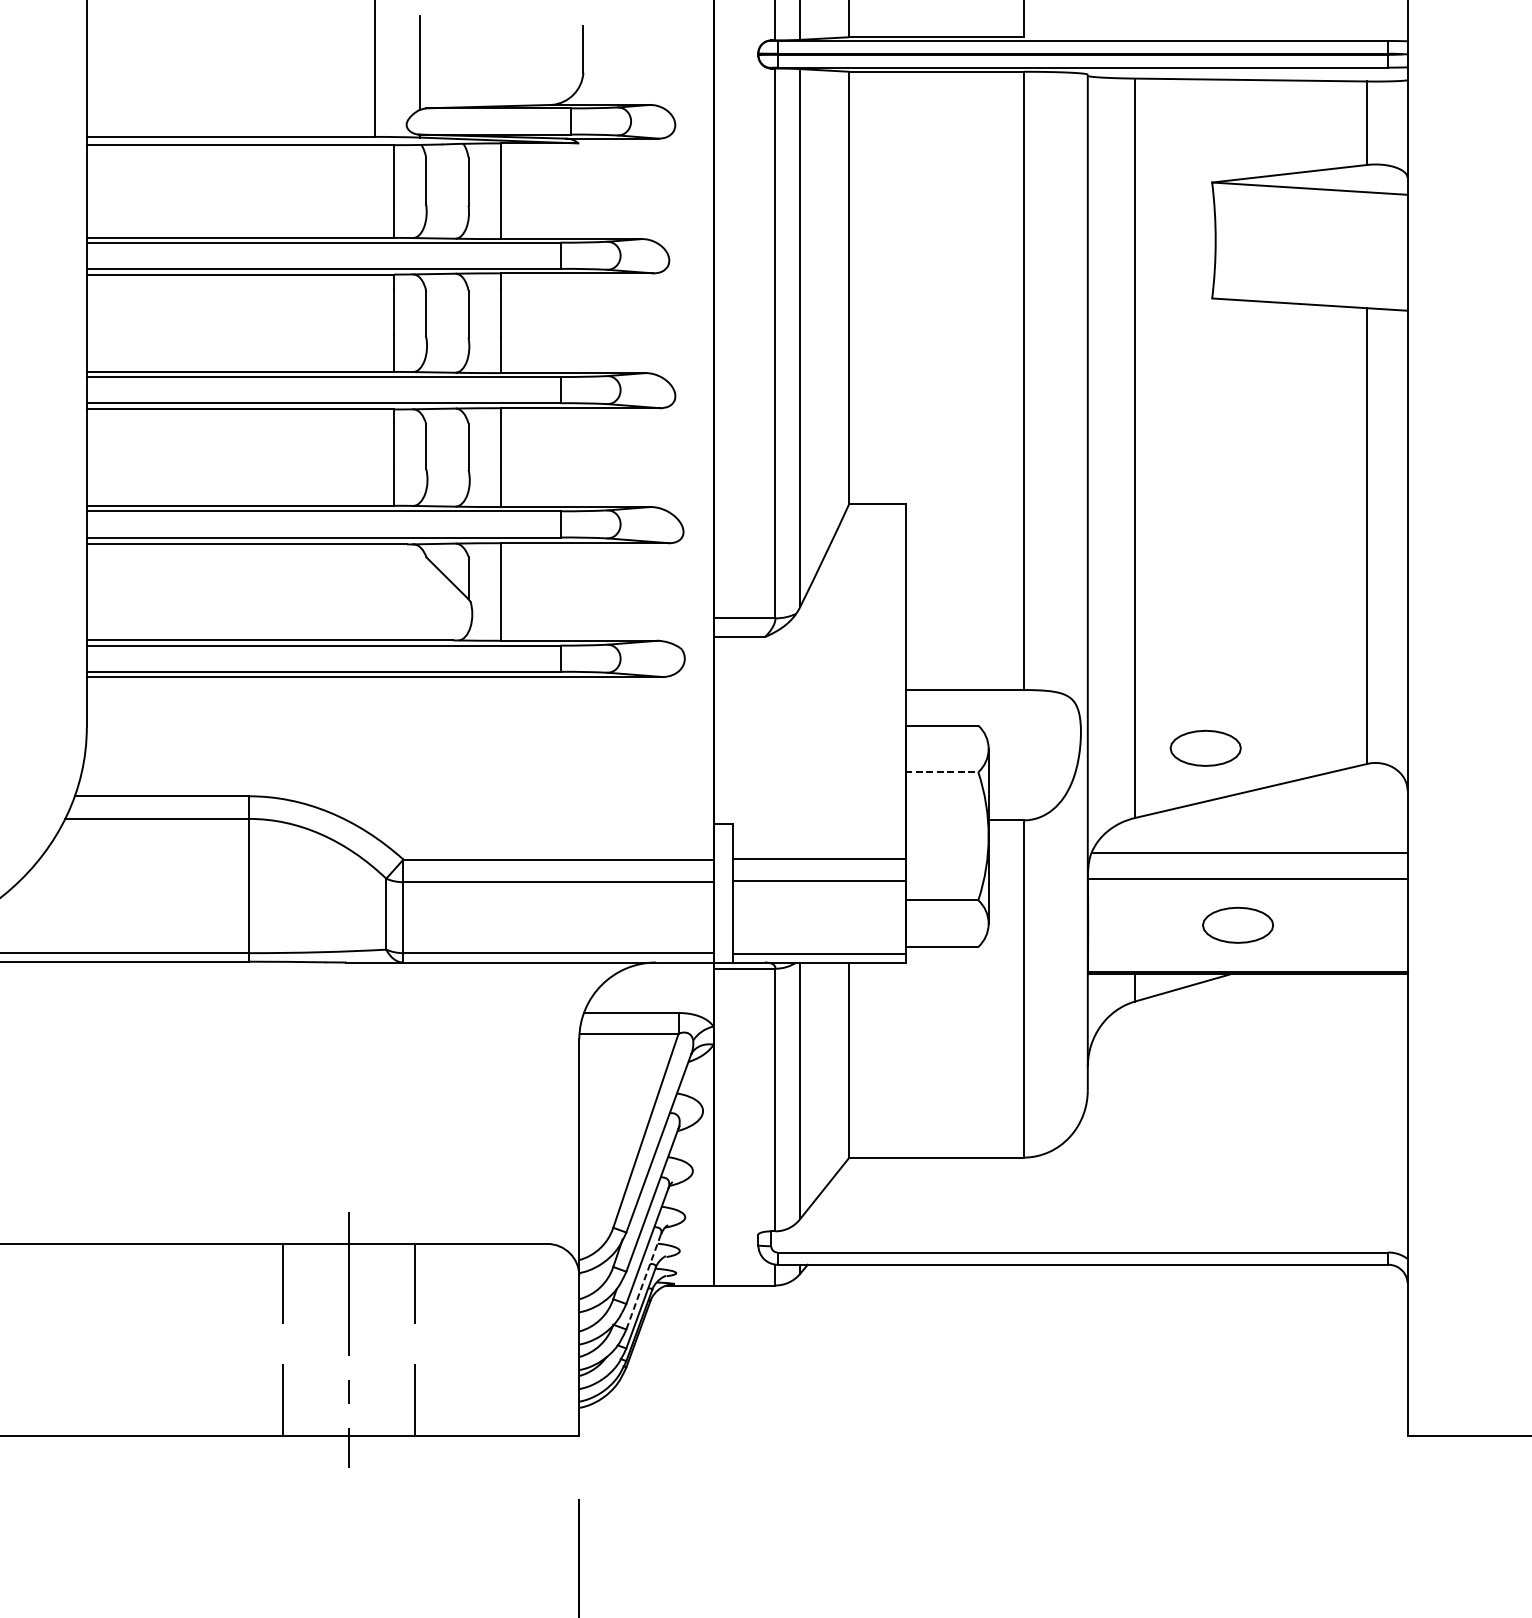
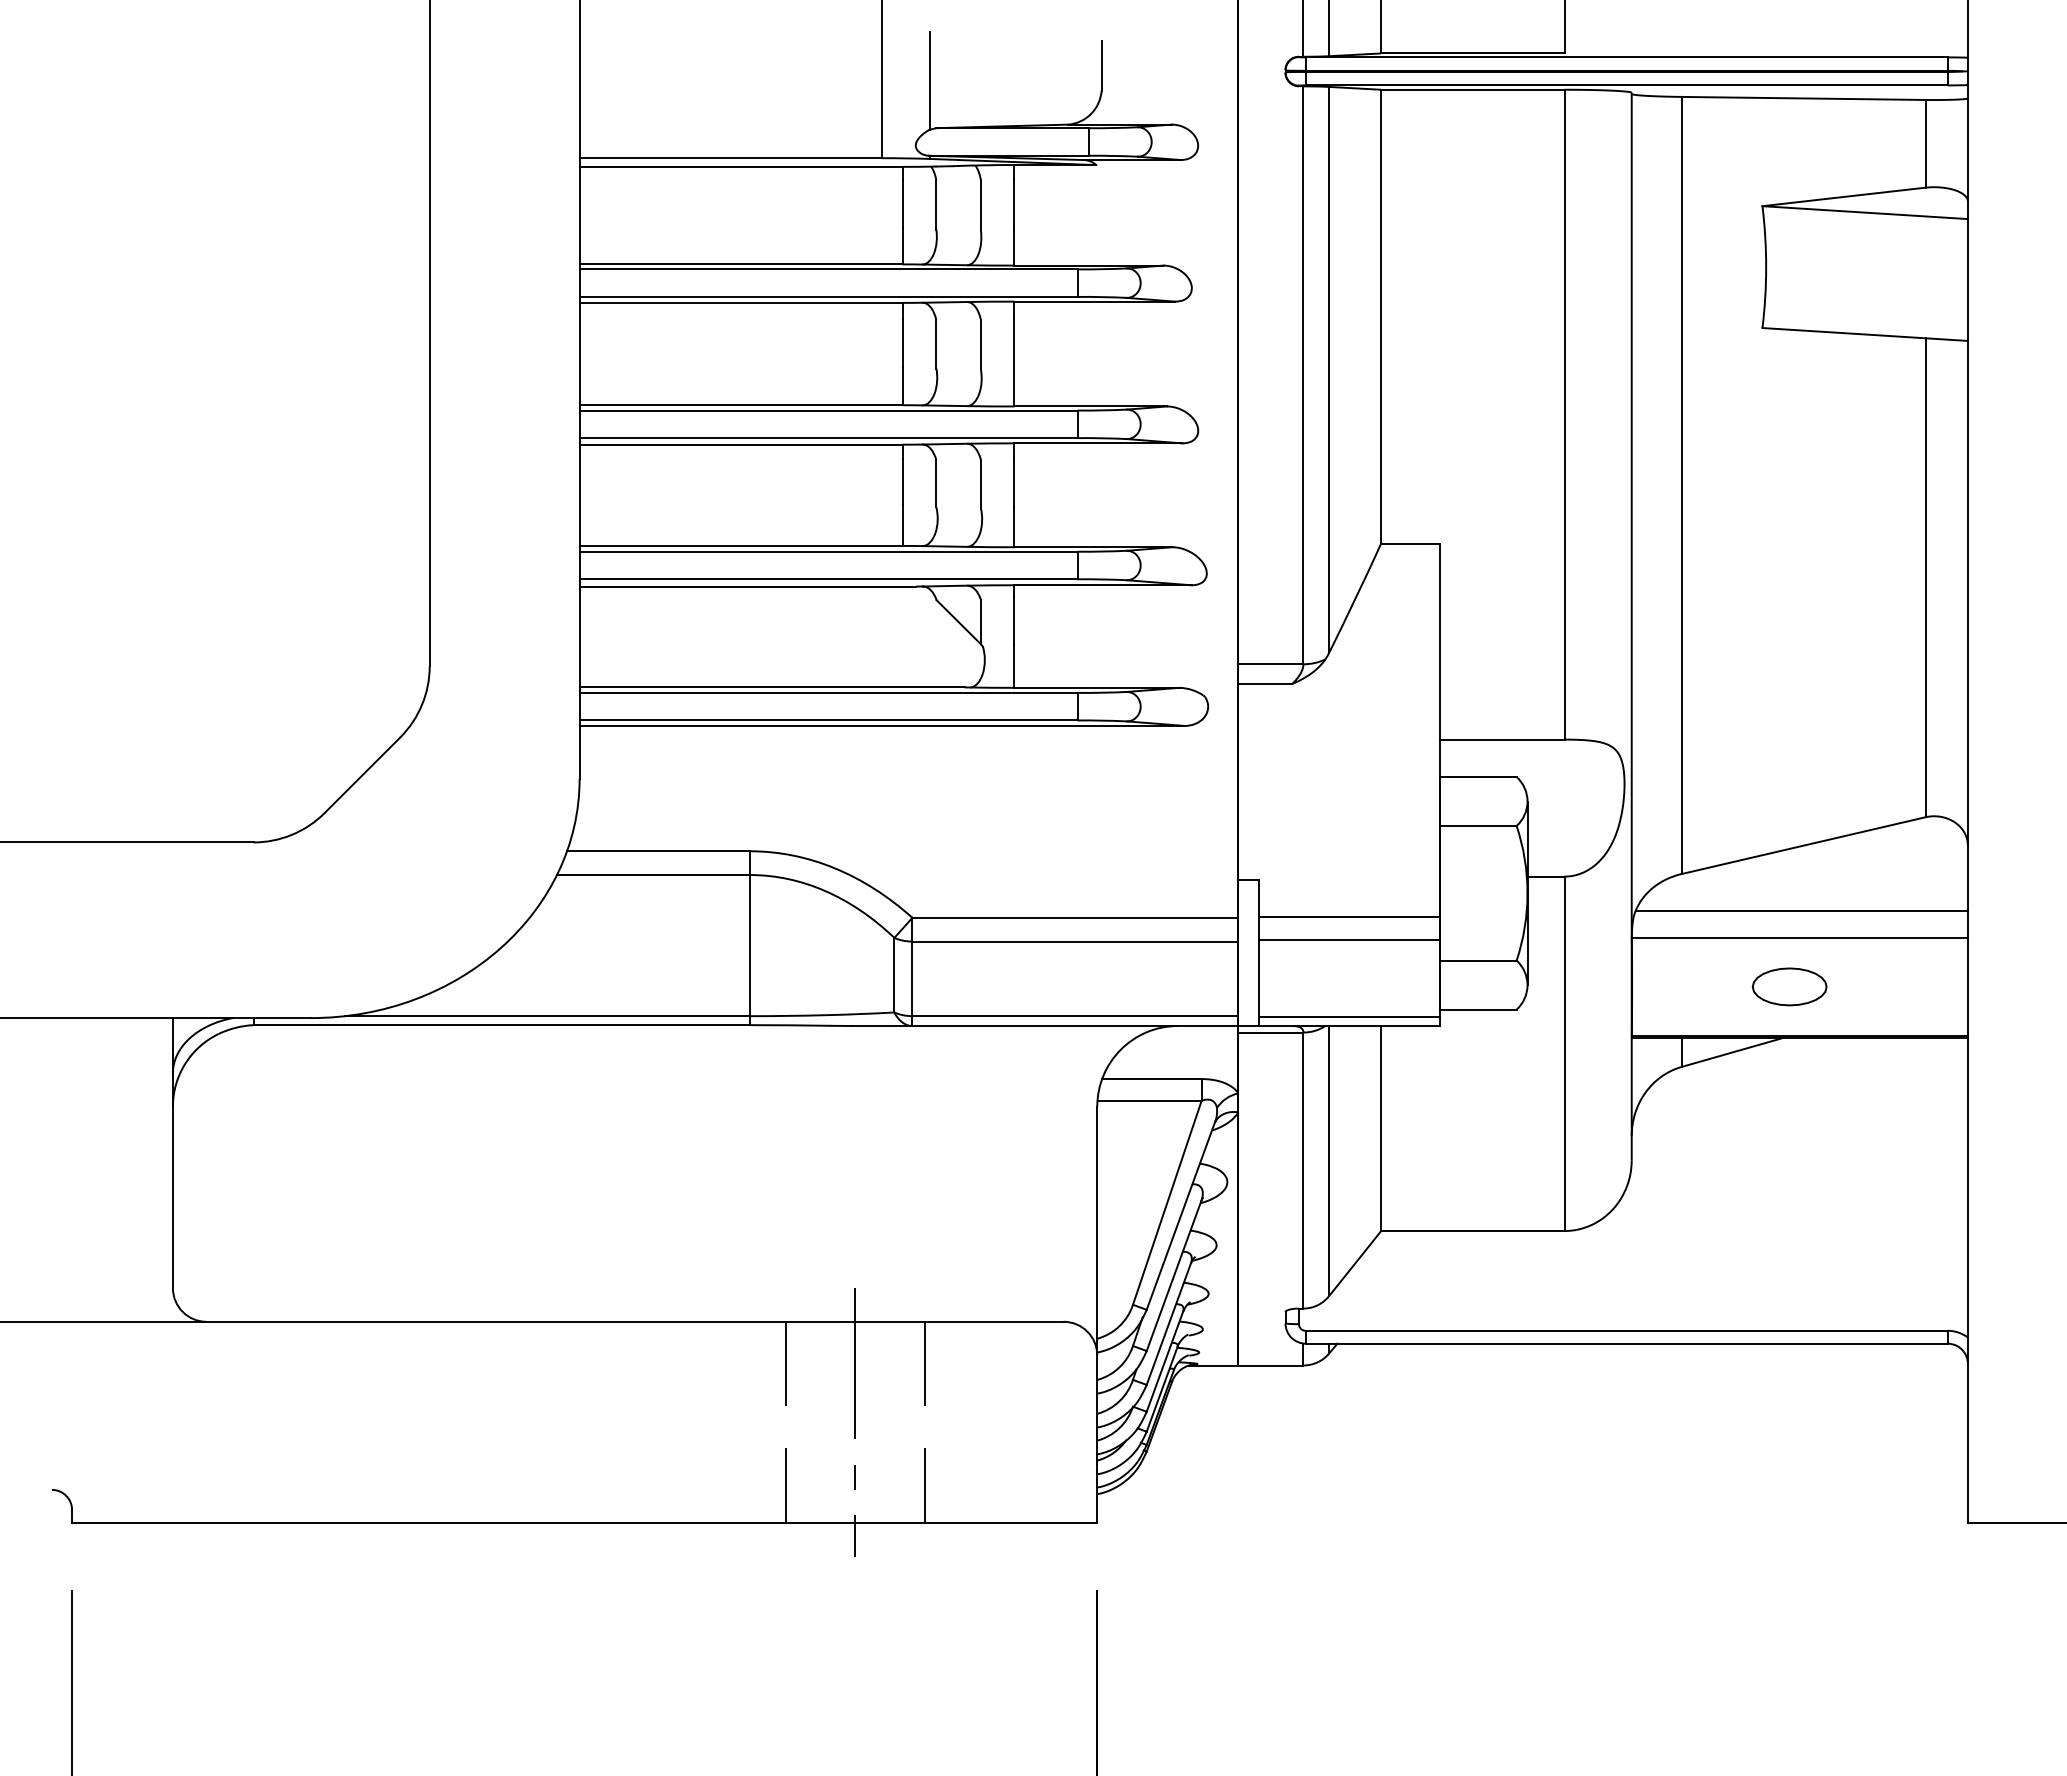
part: (1205, 747) -> (1755, 800), removed
line: (942, 771) -> (1478, 825), dashed -> solid
line: (643, 1282) -> (1164, 1362), dashed -> solid

